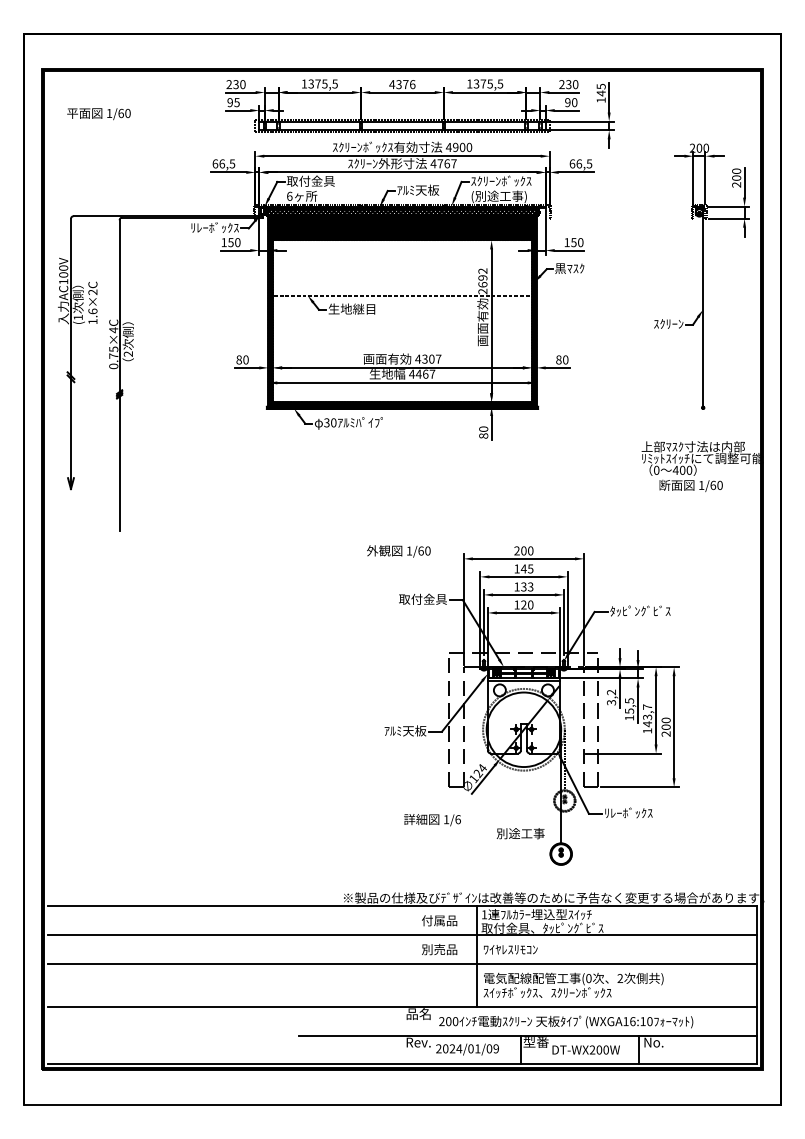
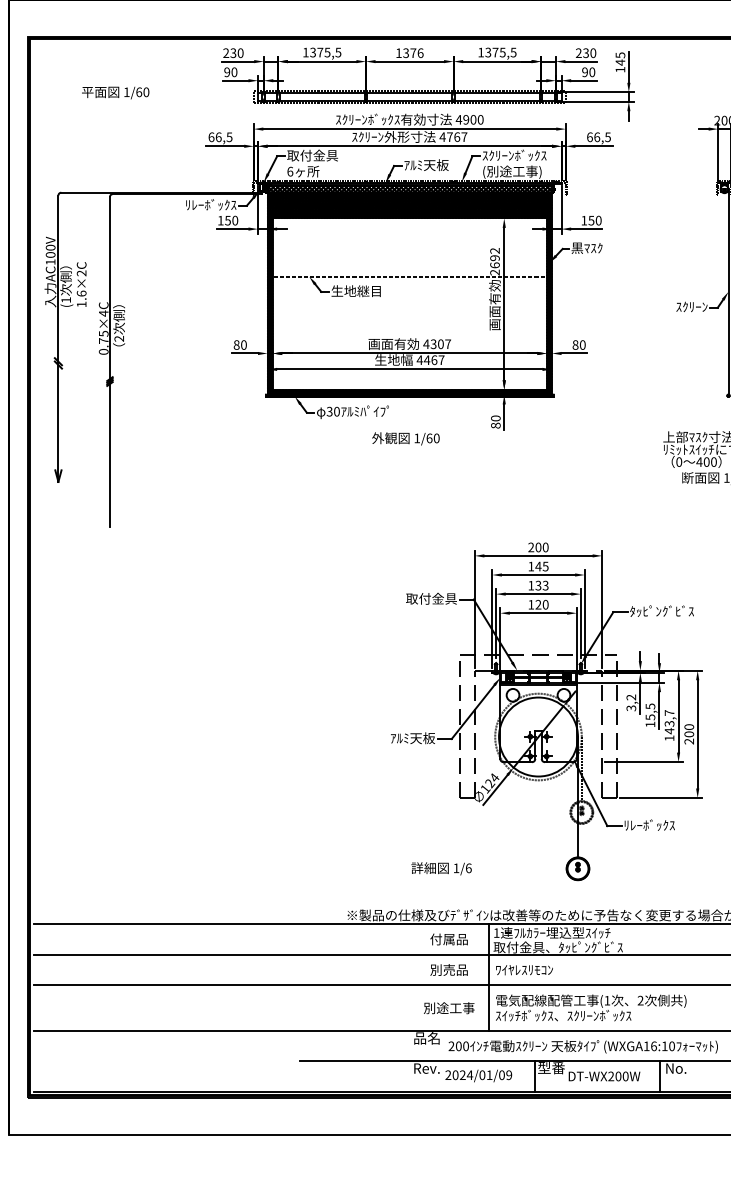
text: (392, 84) -> (399, 53), 4376 -> 1376
text: (236, 102) -> (233, 72), 95 -> 90
text: (98, 114) -> (115, 93), moved
text: (398, 551) -> (405, 438), moved
text: (432, 820) -> (441, 869), moved
text: (520, 833) -> (449, 1008), moved
text: (588, 978) -> (606, 1000), (0 -> (1

